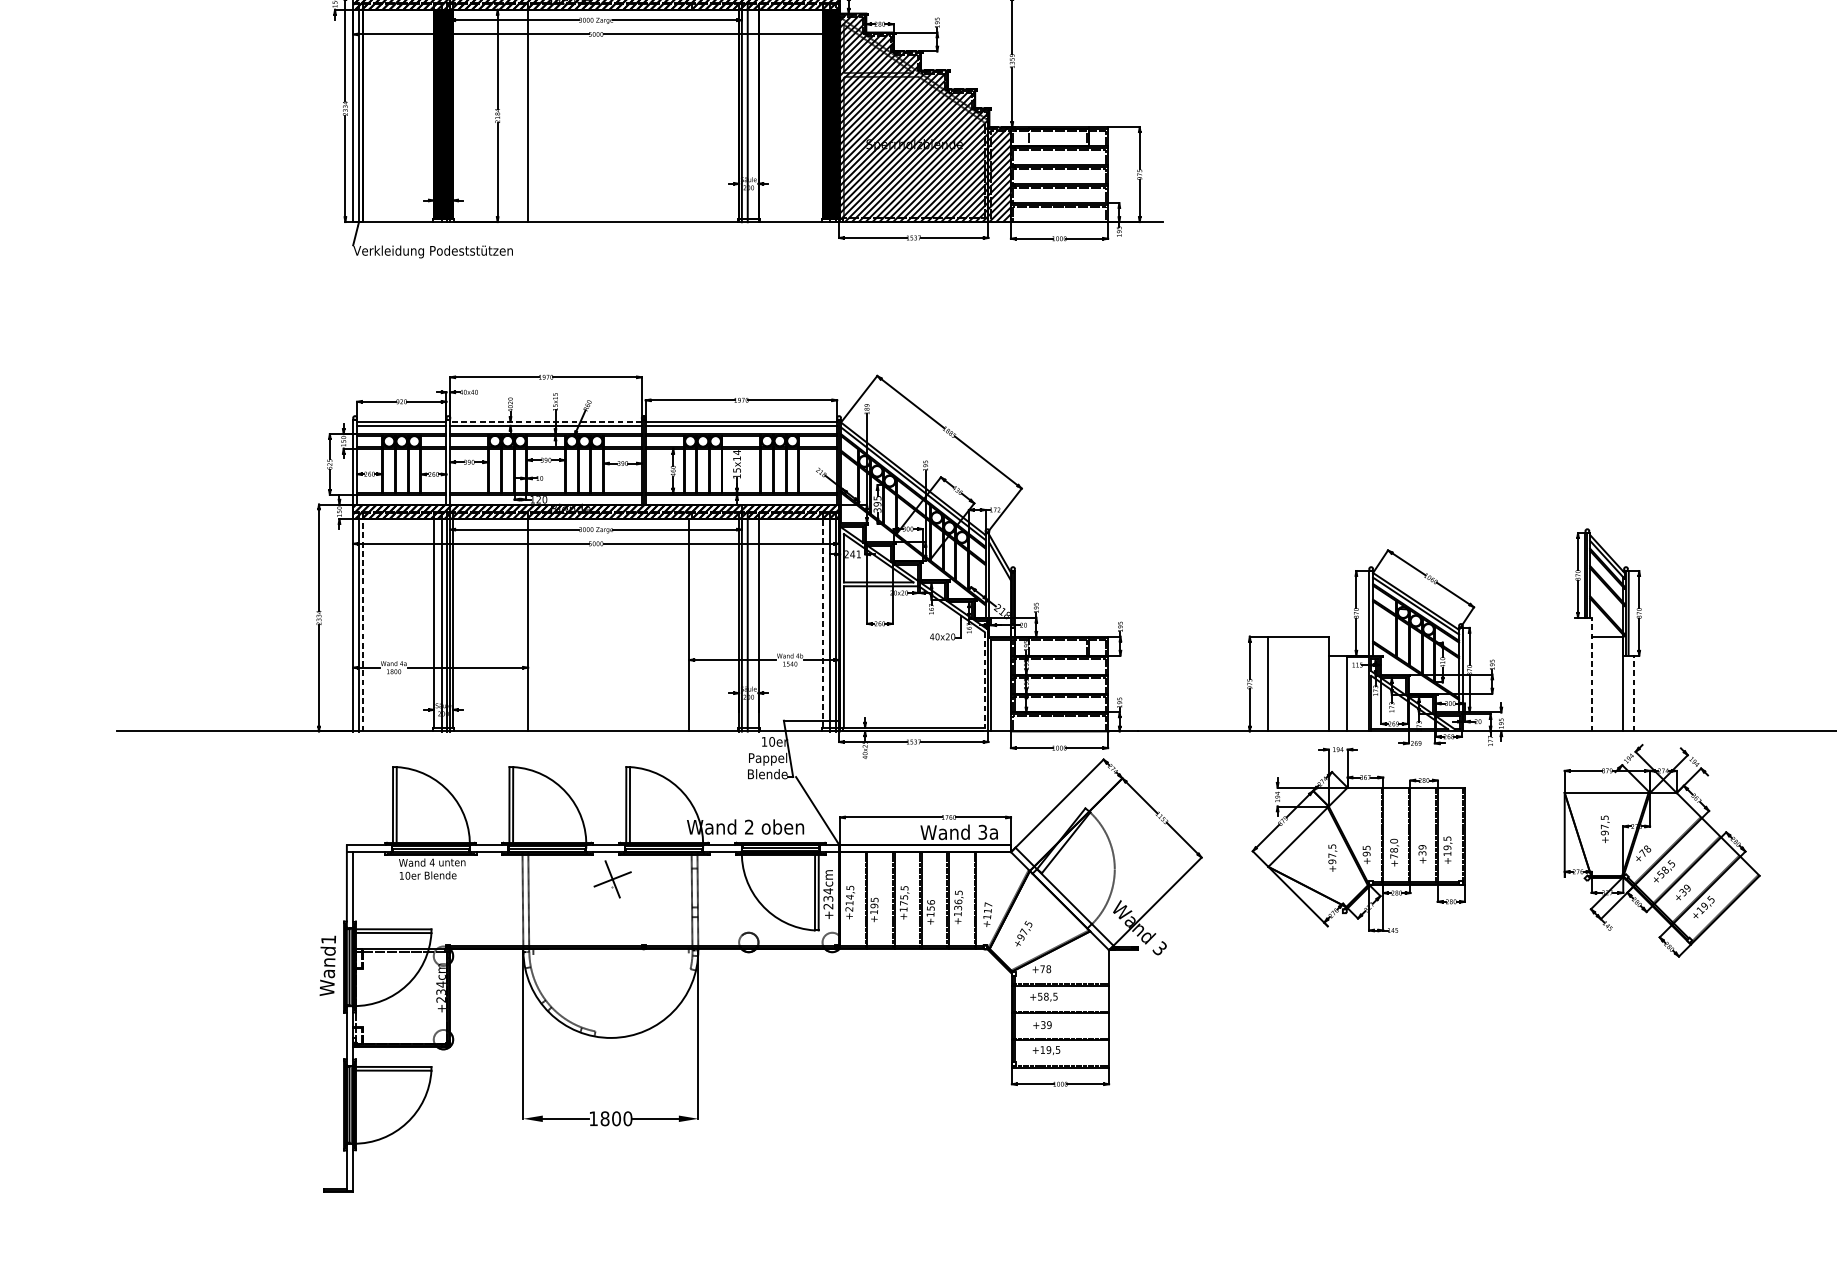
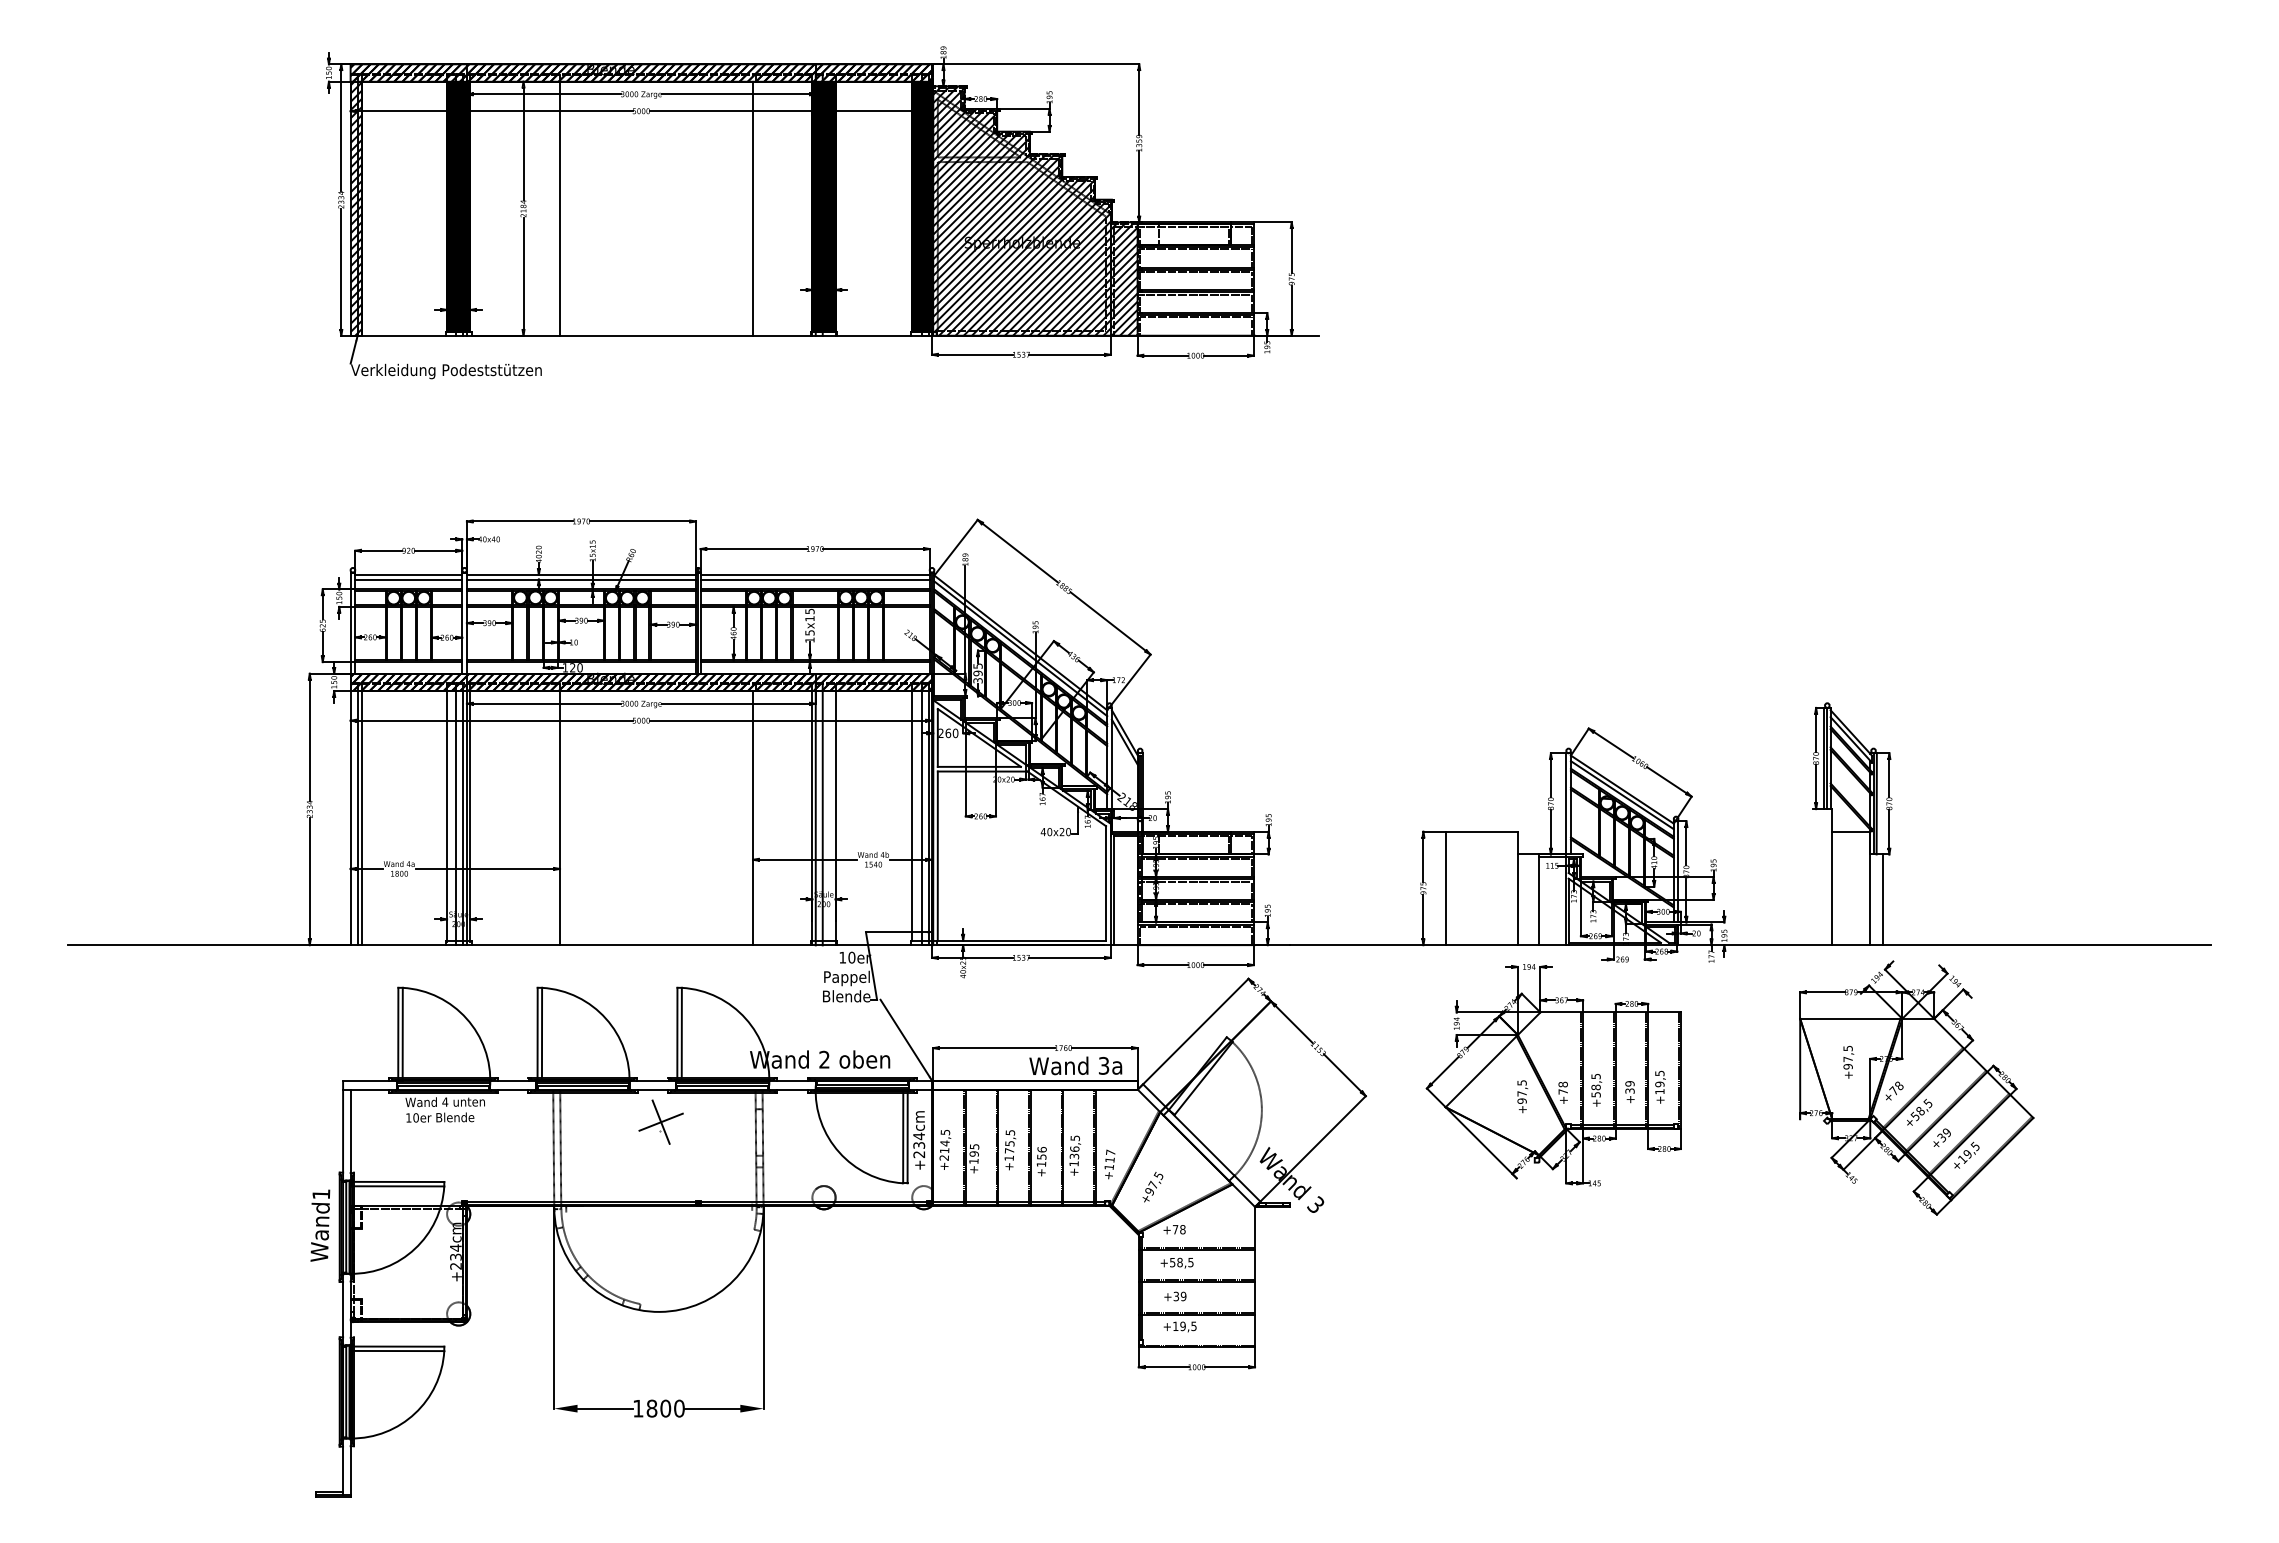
fill: (748, 114) -> (823, 206), added
hatch: (358, 115) -> (356, 208), added
line: (689, 115) -> (753, 208), added
line: (546, 421) -> (581, 574), dashed -> solid
text: (736, 452) -> (809, 611), 15x14 -> 15x15
text: (855, 554) -> (951, 733), 241 -> 260
line: (822, 623) -> (912, 815), dashed -> solid
line: (363, 625) -> (362, 818), dashed -> solid
line: (1591, 674) -> (1832, 876), dashed -> solid
line: (984, 679) -> (1106, 883), dashed -> solid
line: (1633, 693) -> (1882, 899), dashed -> solid
text: (1393, 848) -> (1595, 1085), +78,0 -> +58,5
text: (1366, 850) -> (1562, 1087), +95 -> +78

